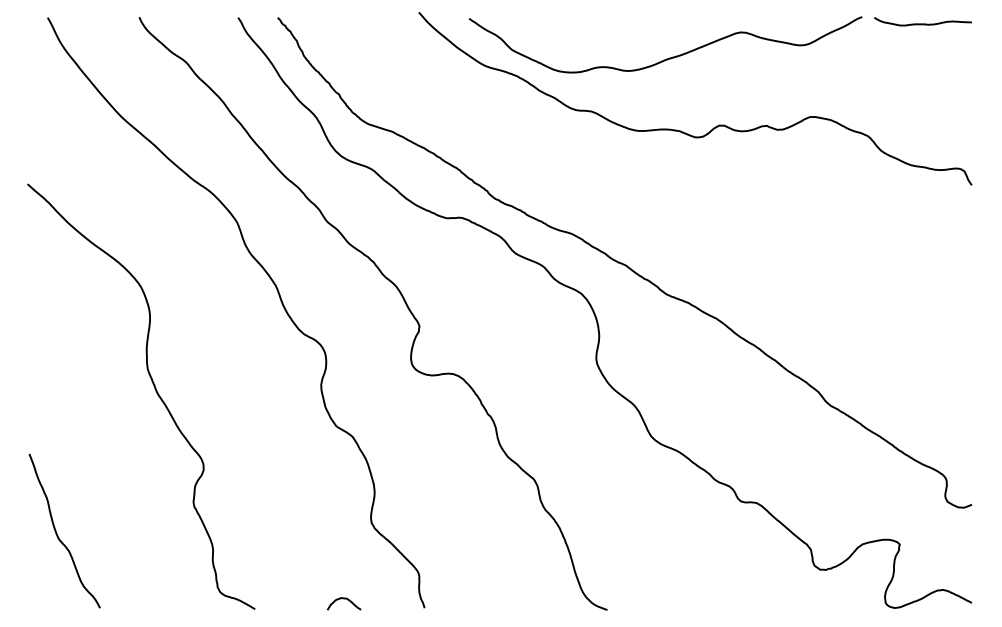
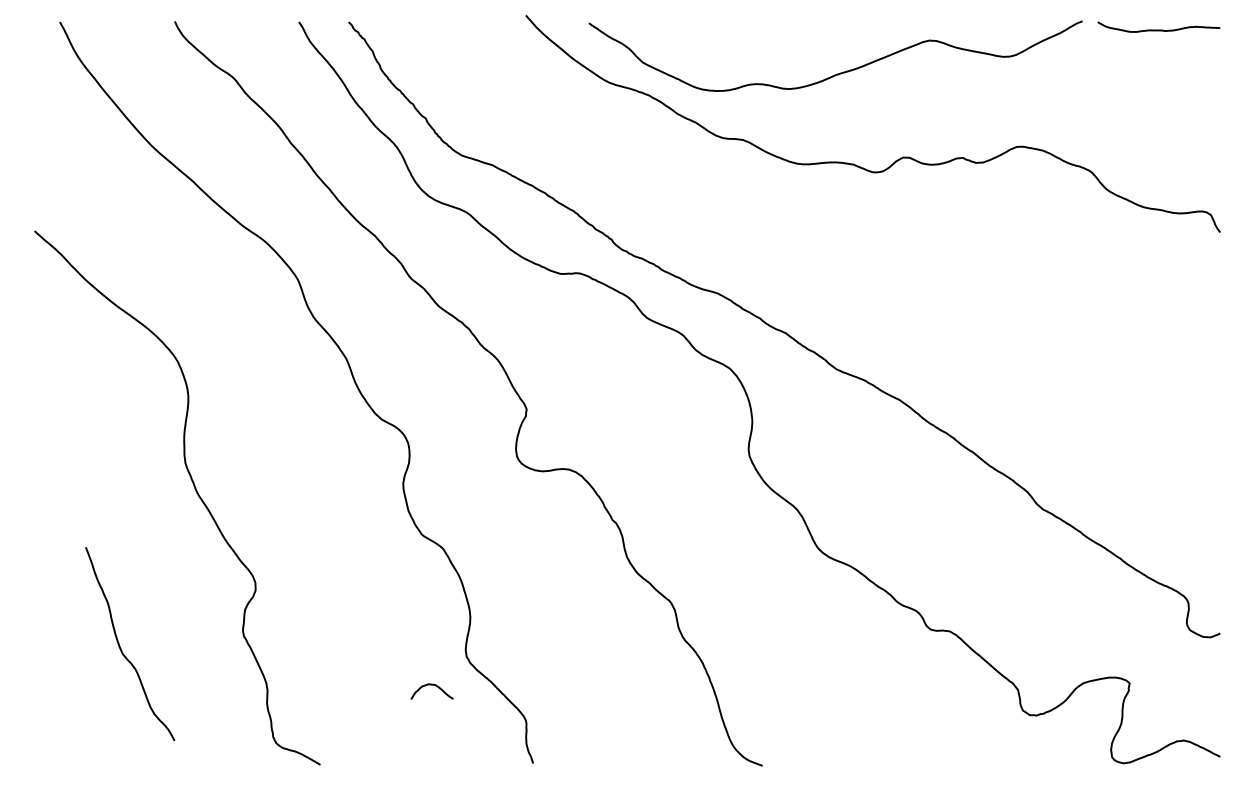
curve: (57, 533) -> (121, 647), moved
curve: (344, 599) -> (432, 686), moved

